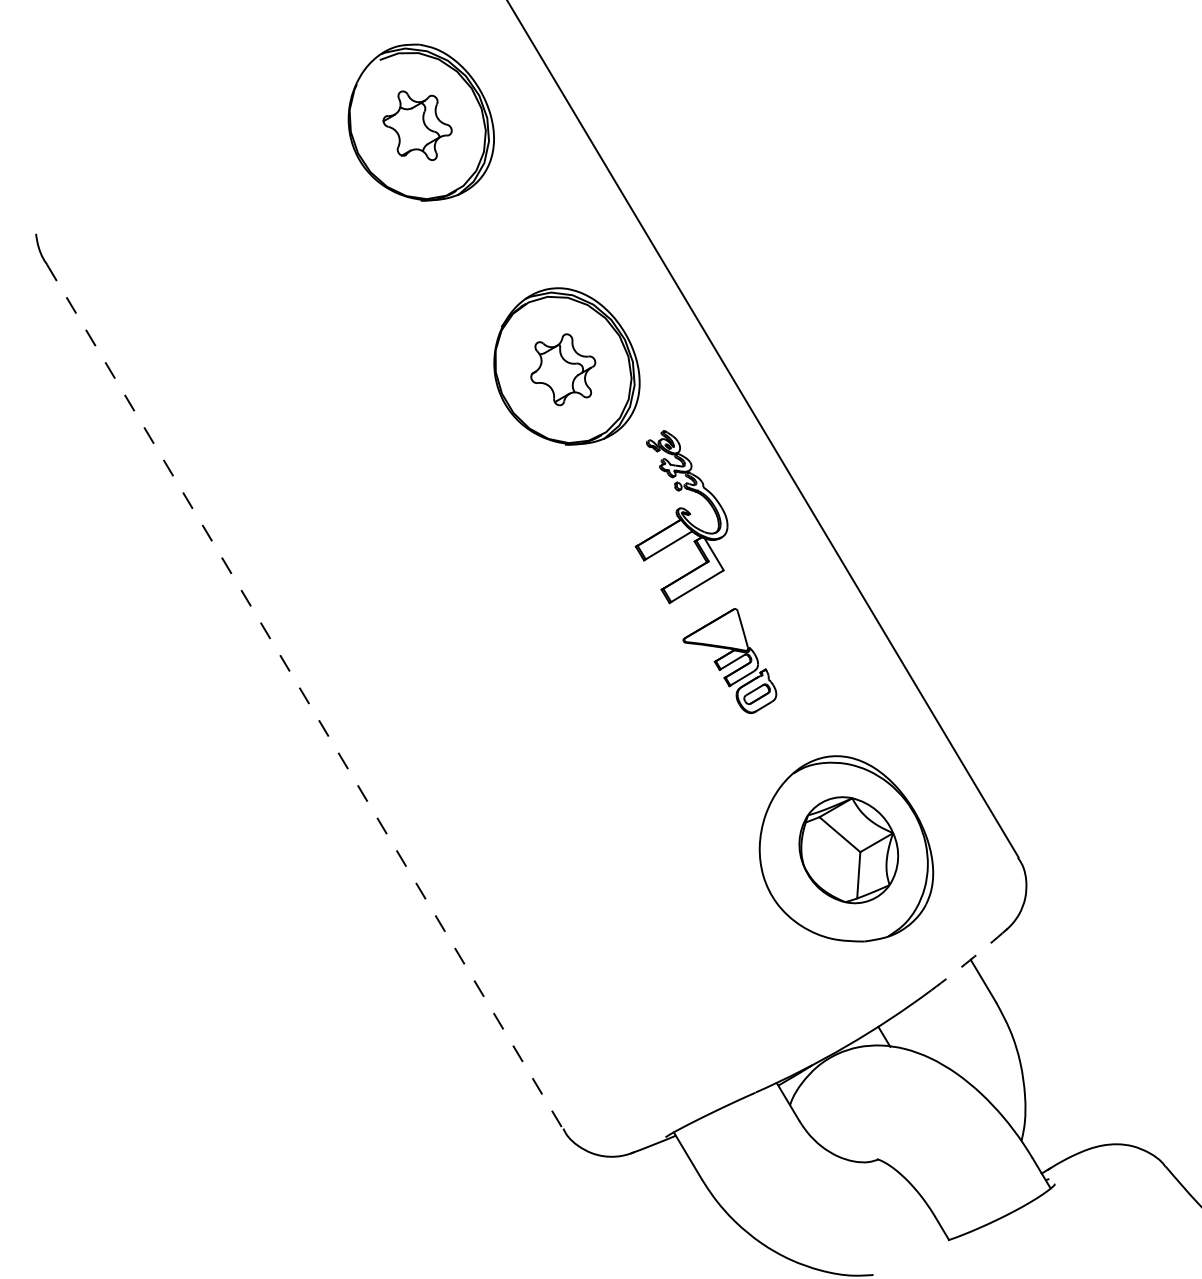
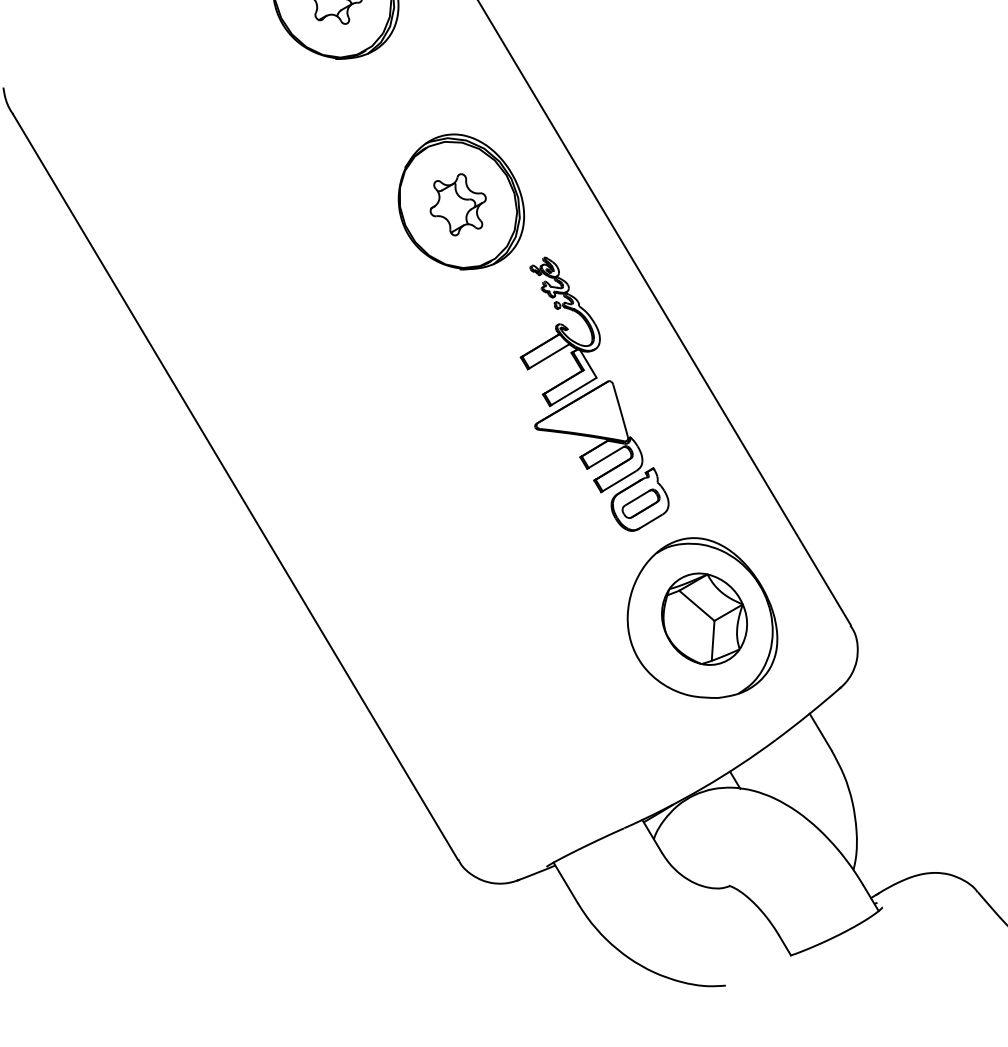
part: (729, 660) -> (601, 455), size x1.67
line: (305, 697) -> (235, 487), dashed -> solid
arc: (969, 960) -> (808, 714), dashed -> solid

